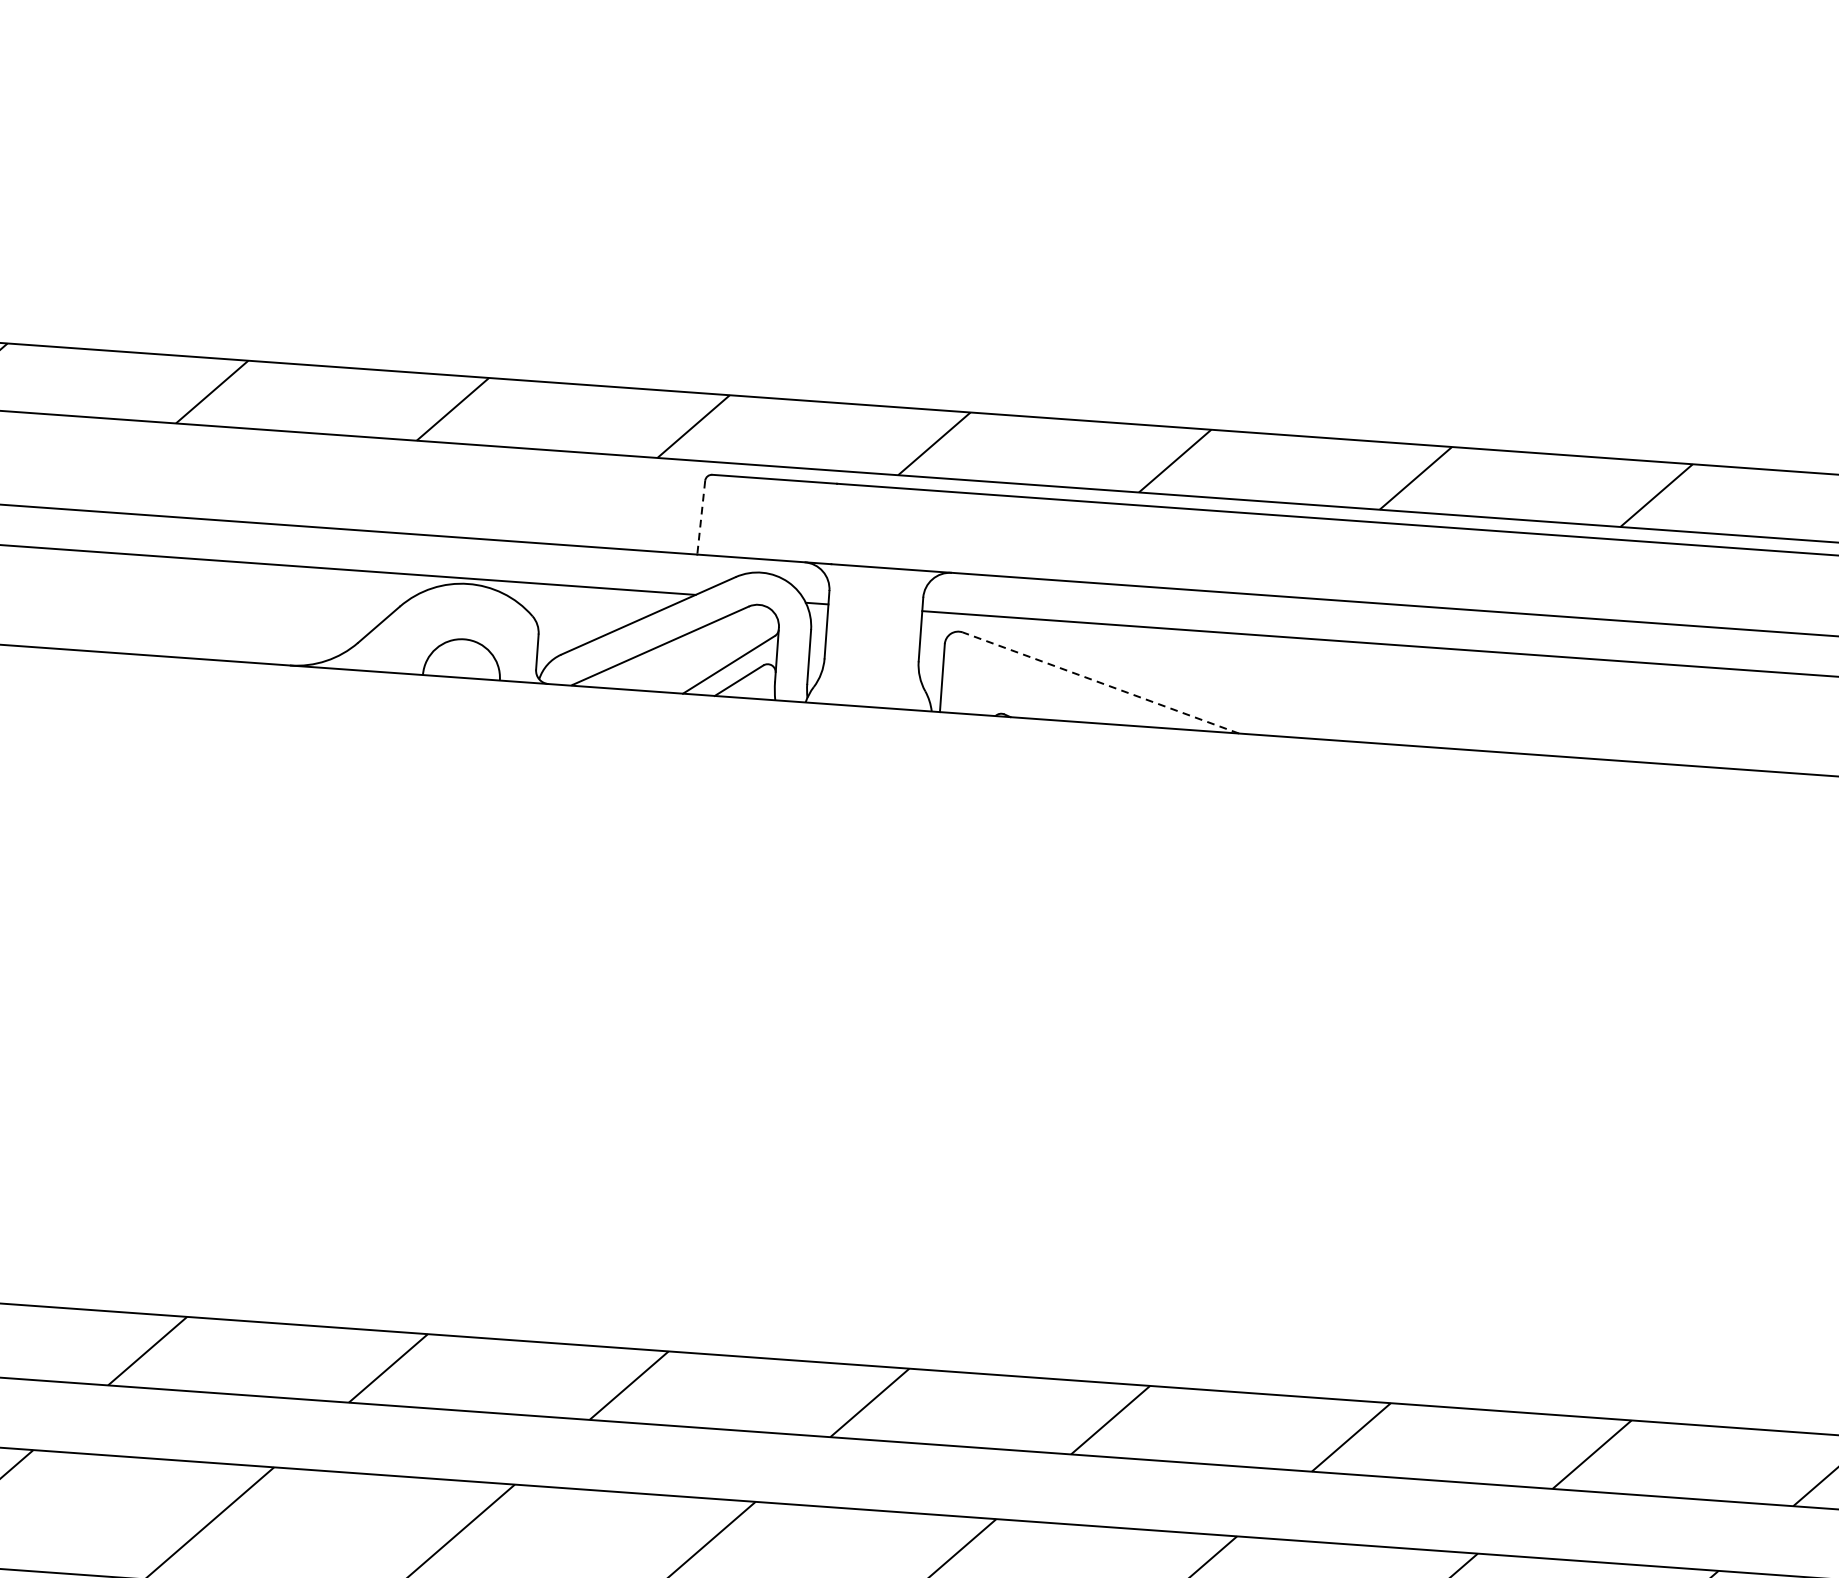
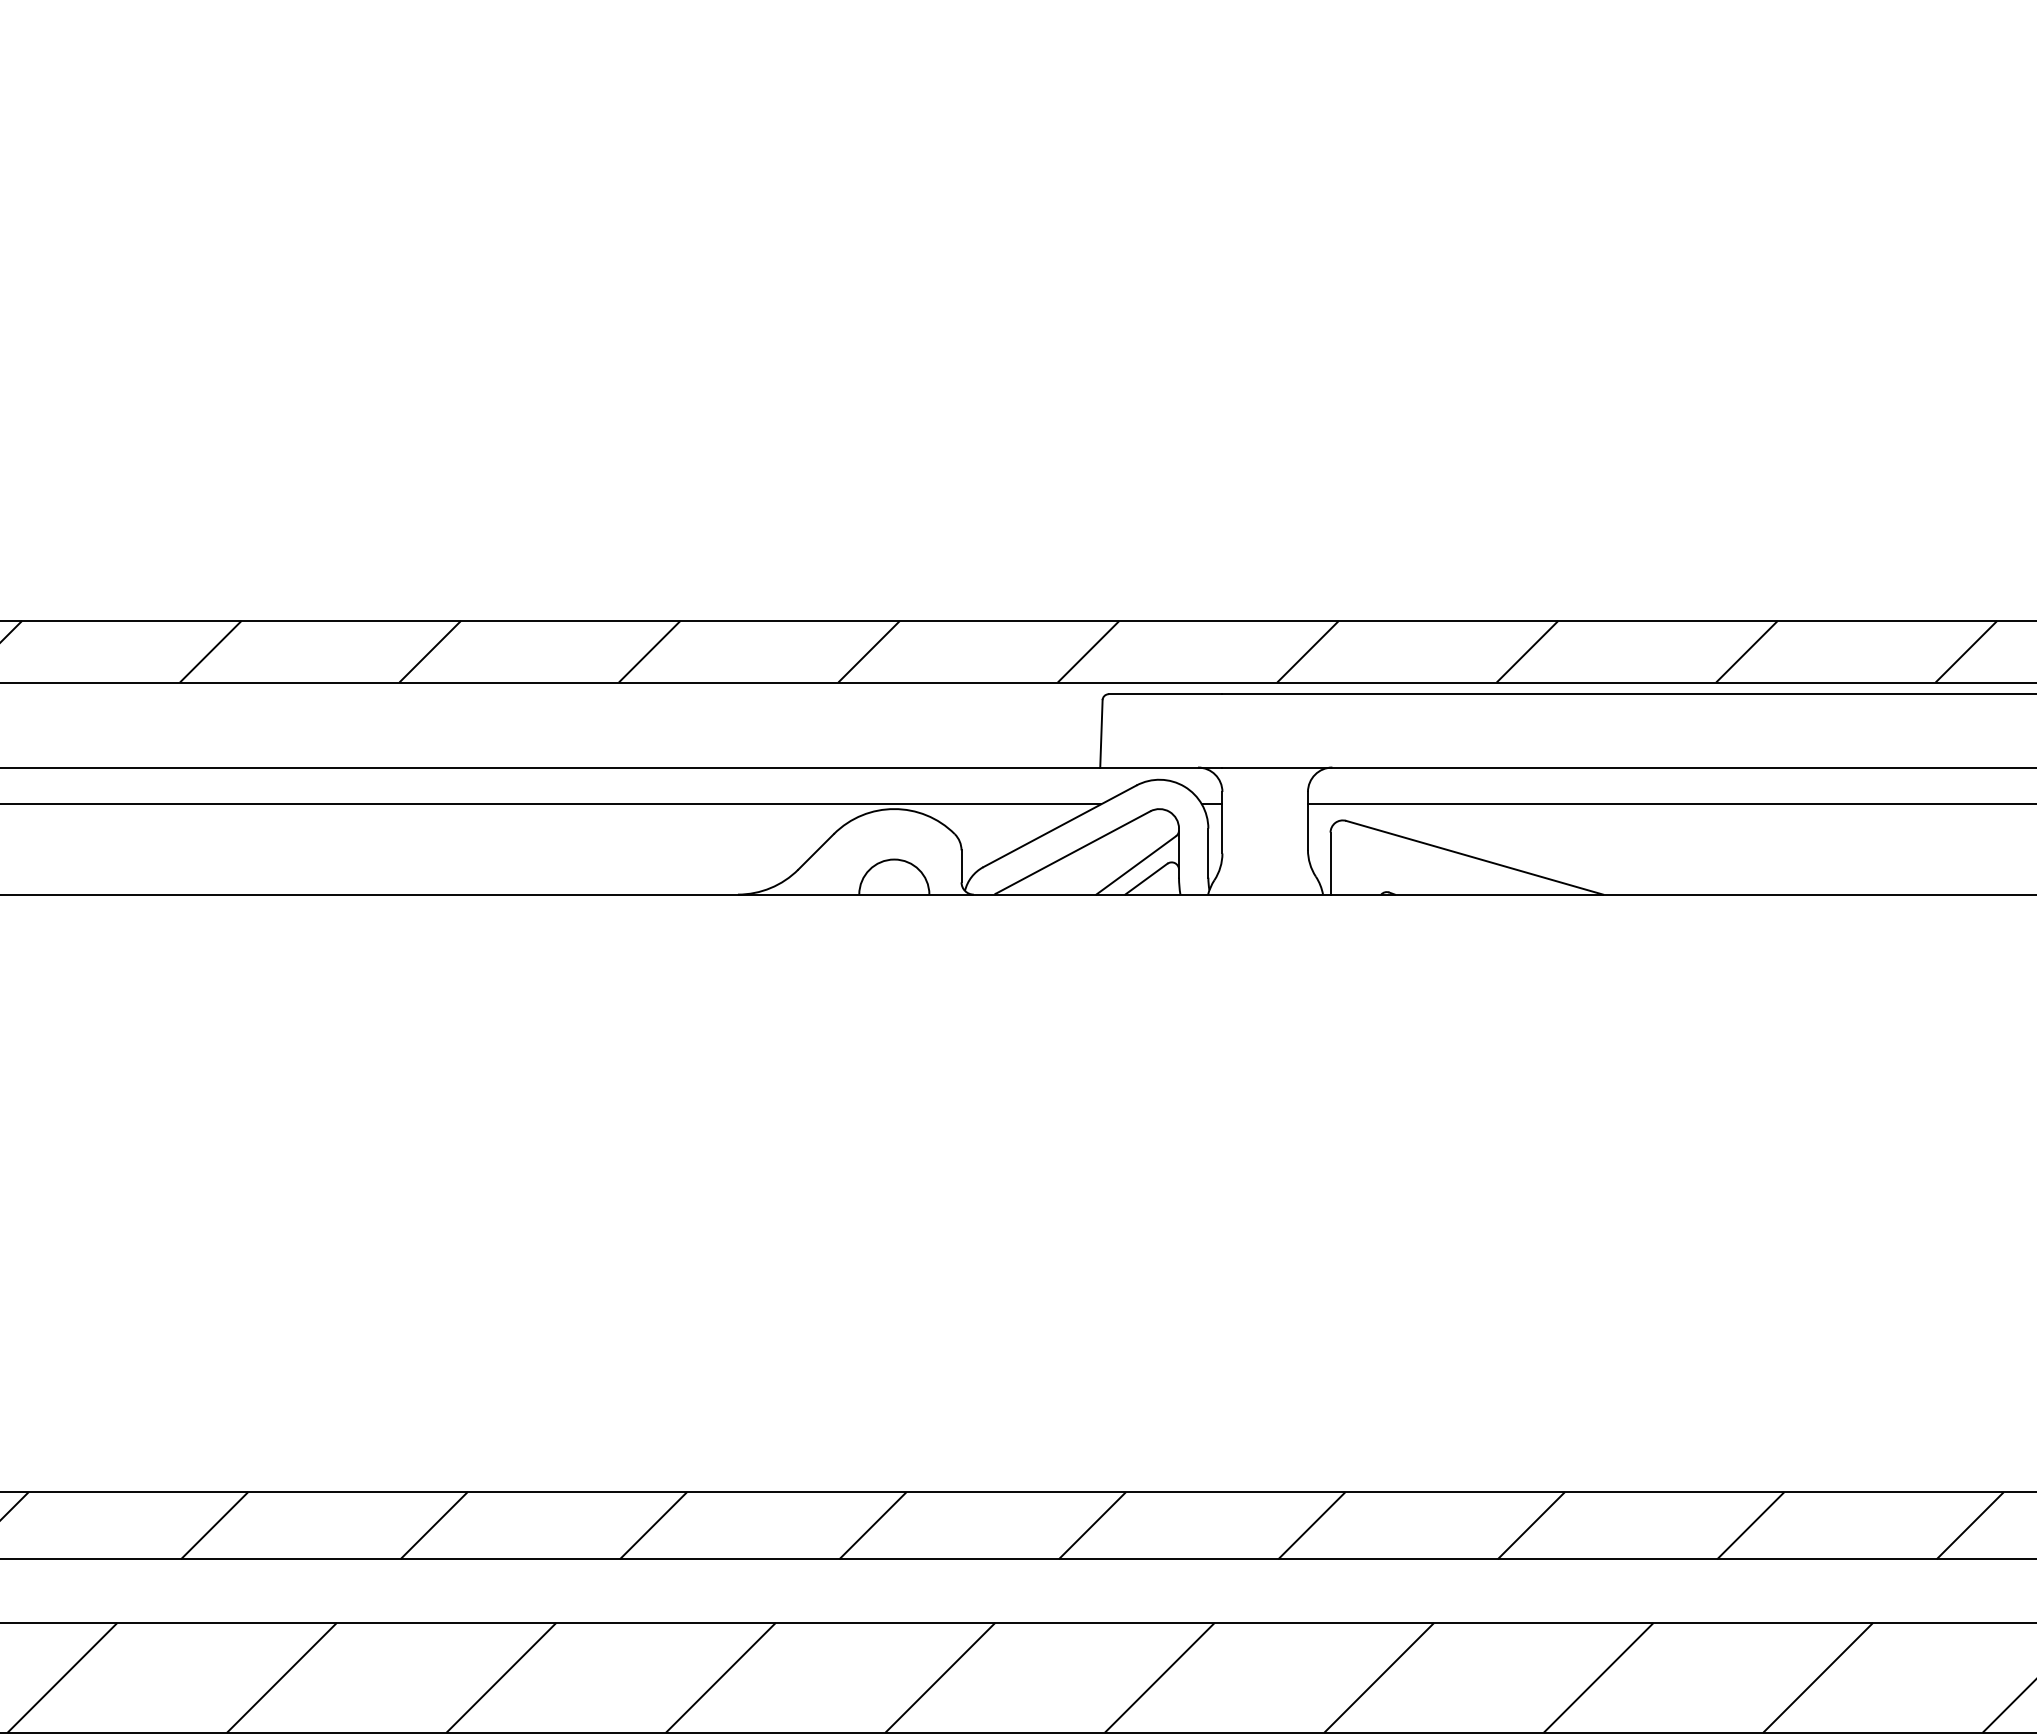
line: (701, 517) -> (1101, 733), dashed -> solid
line: (1100, 682) -> (1474, 857), dashed -> solid

